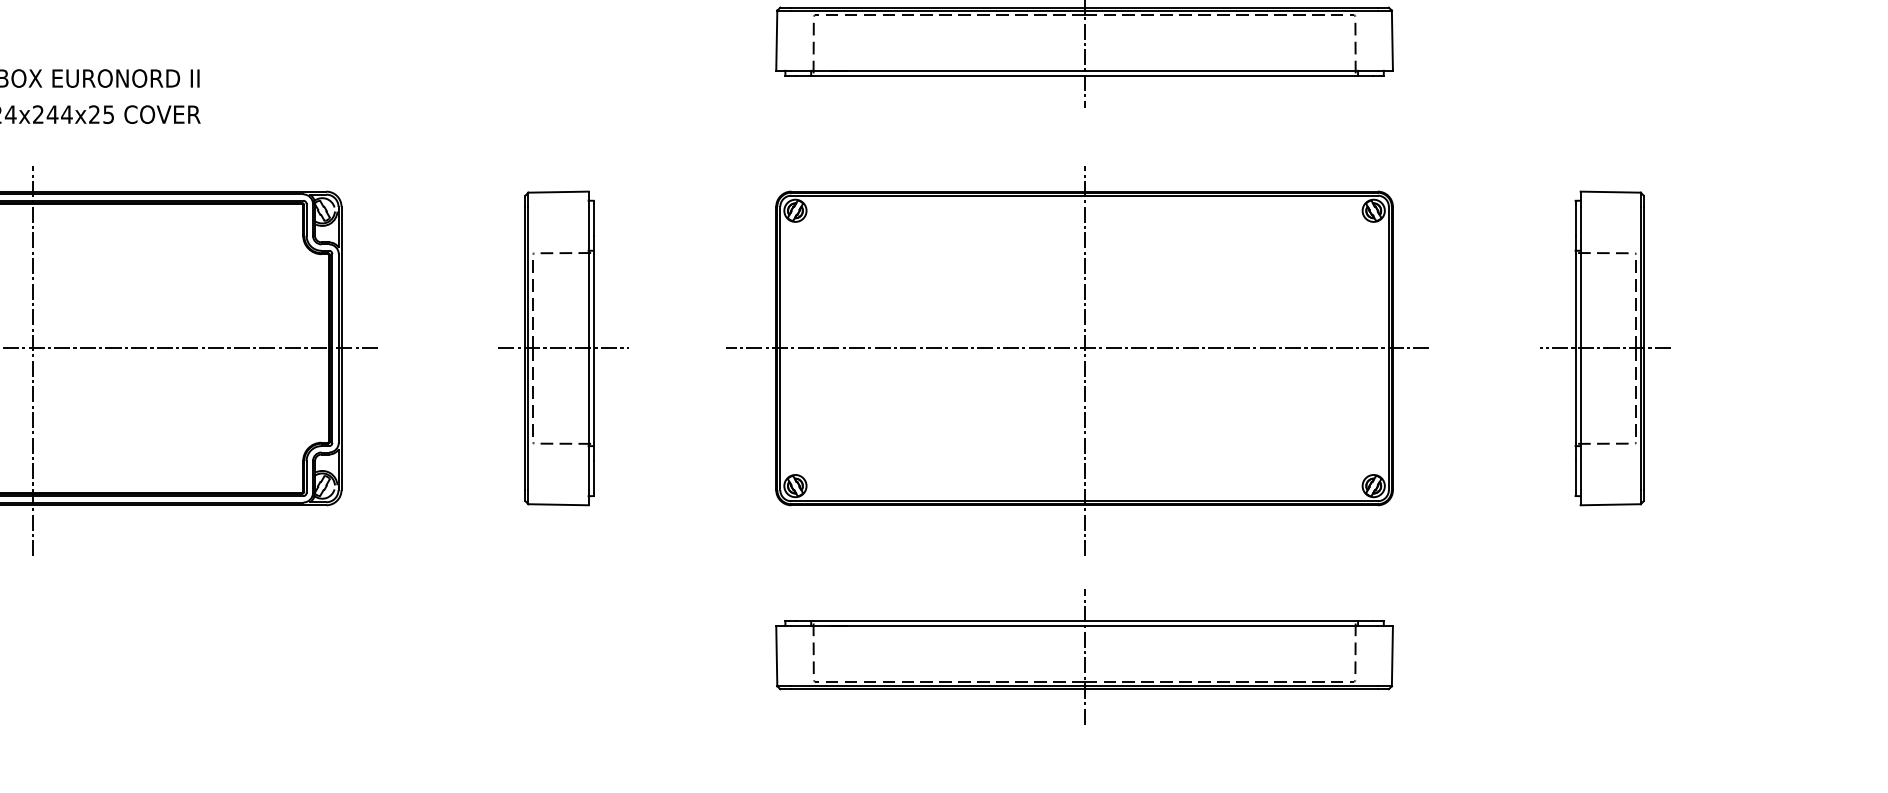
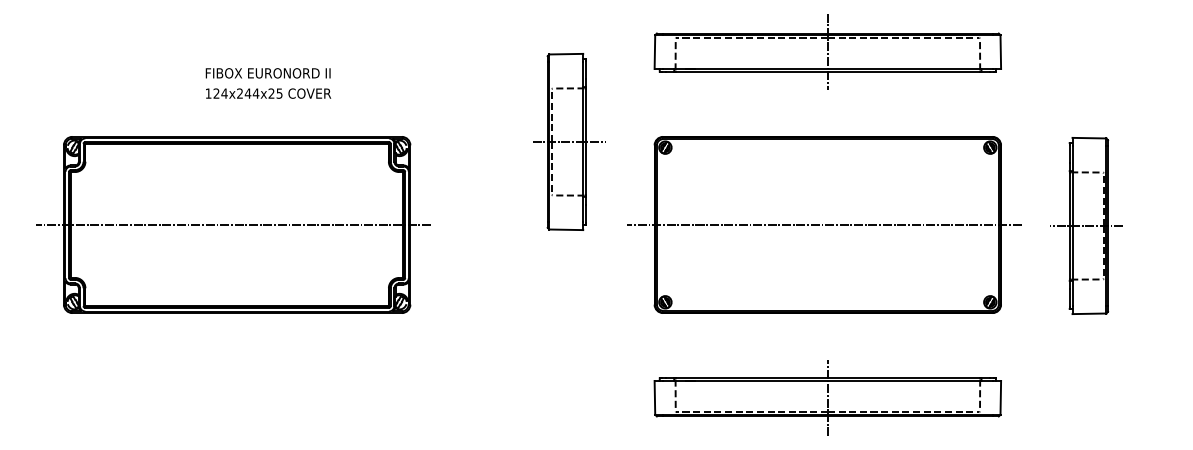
part: (564, 347) -> (569, 141), moved
part: (1605, 347) -> (1086, 225), moved
line: (33, 360) -> (237, 231), removed
line: (1083, 360) -> (827, 231), removed

